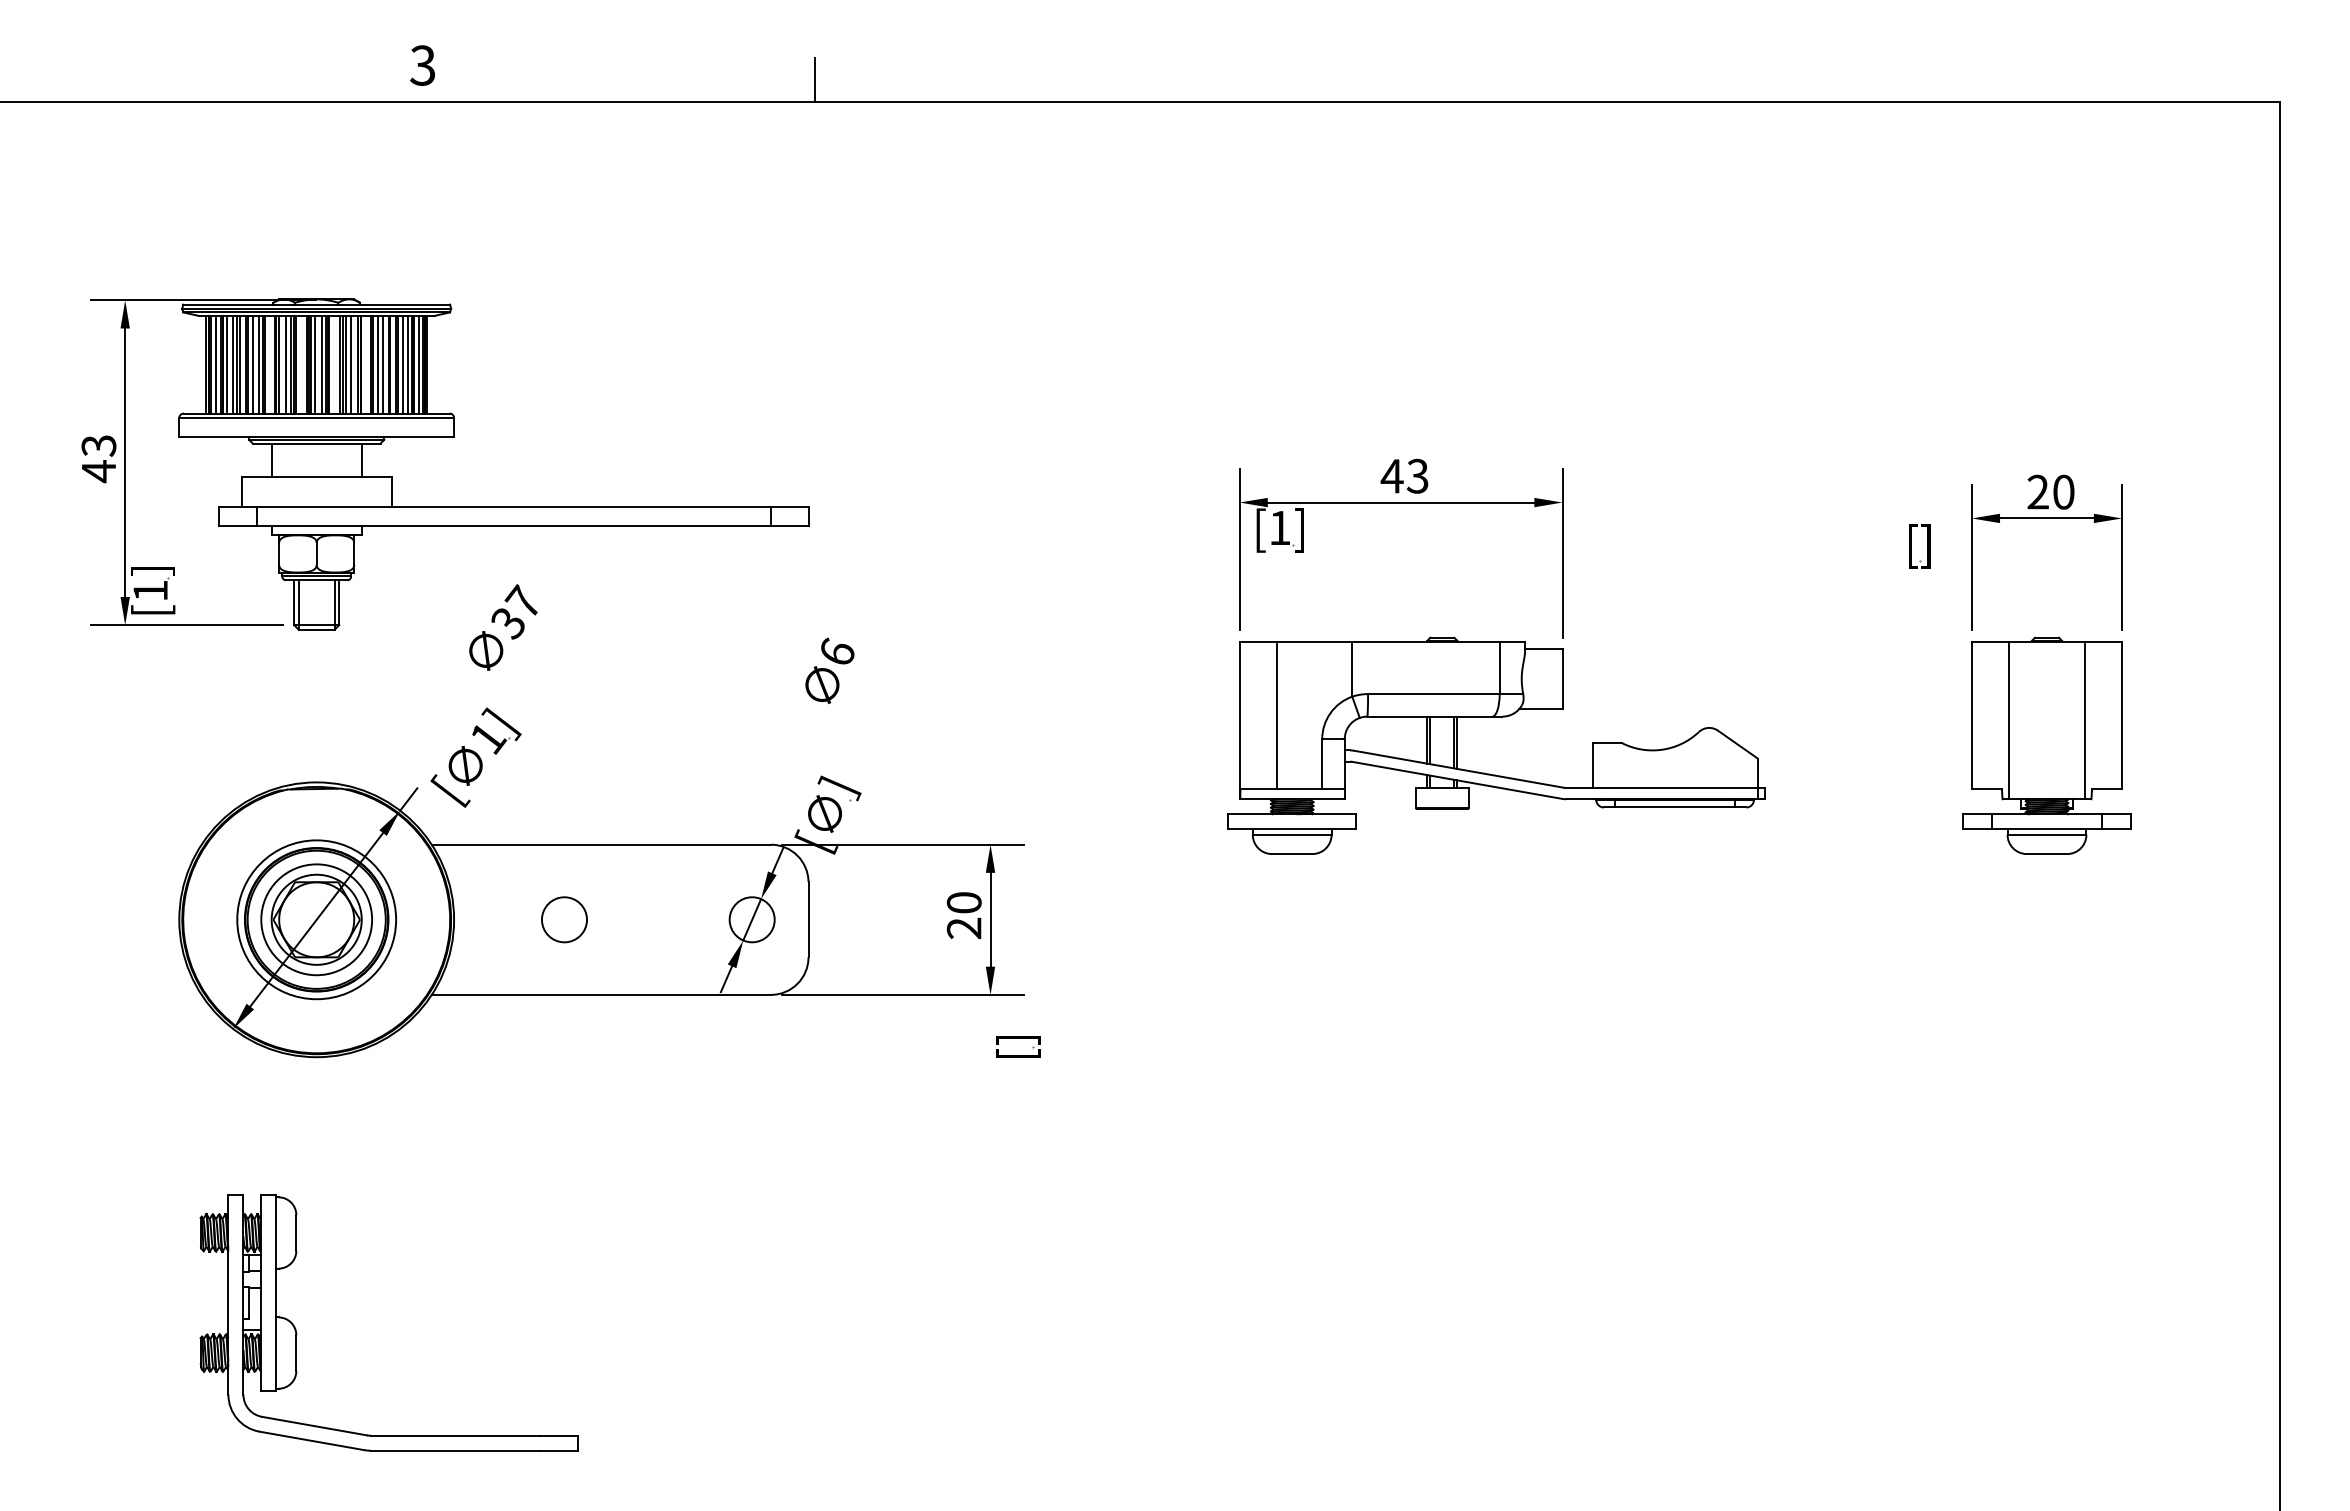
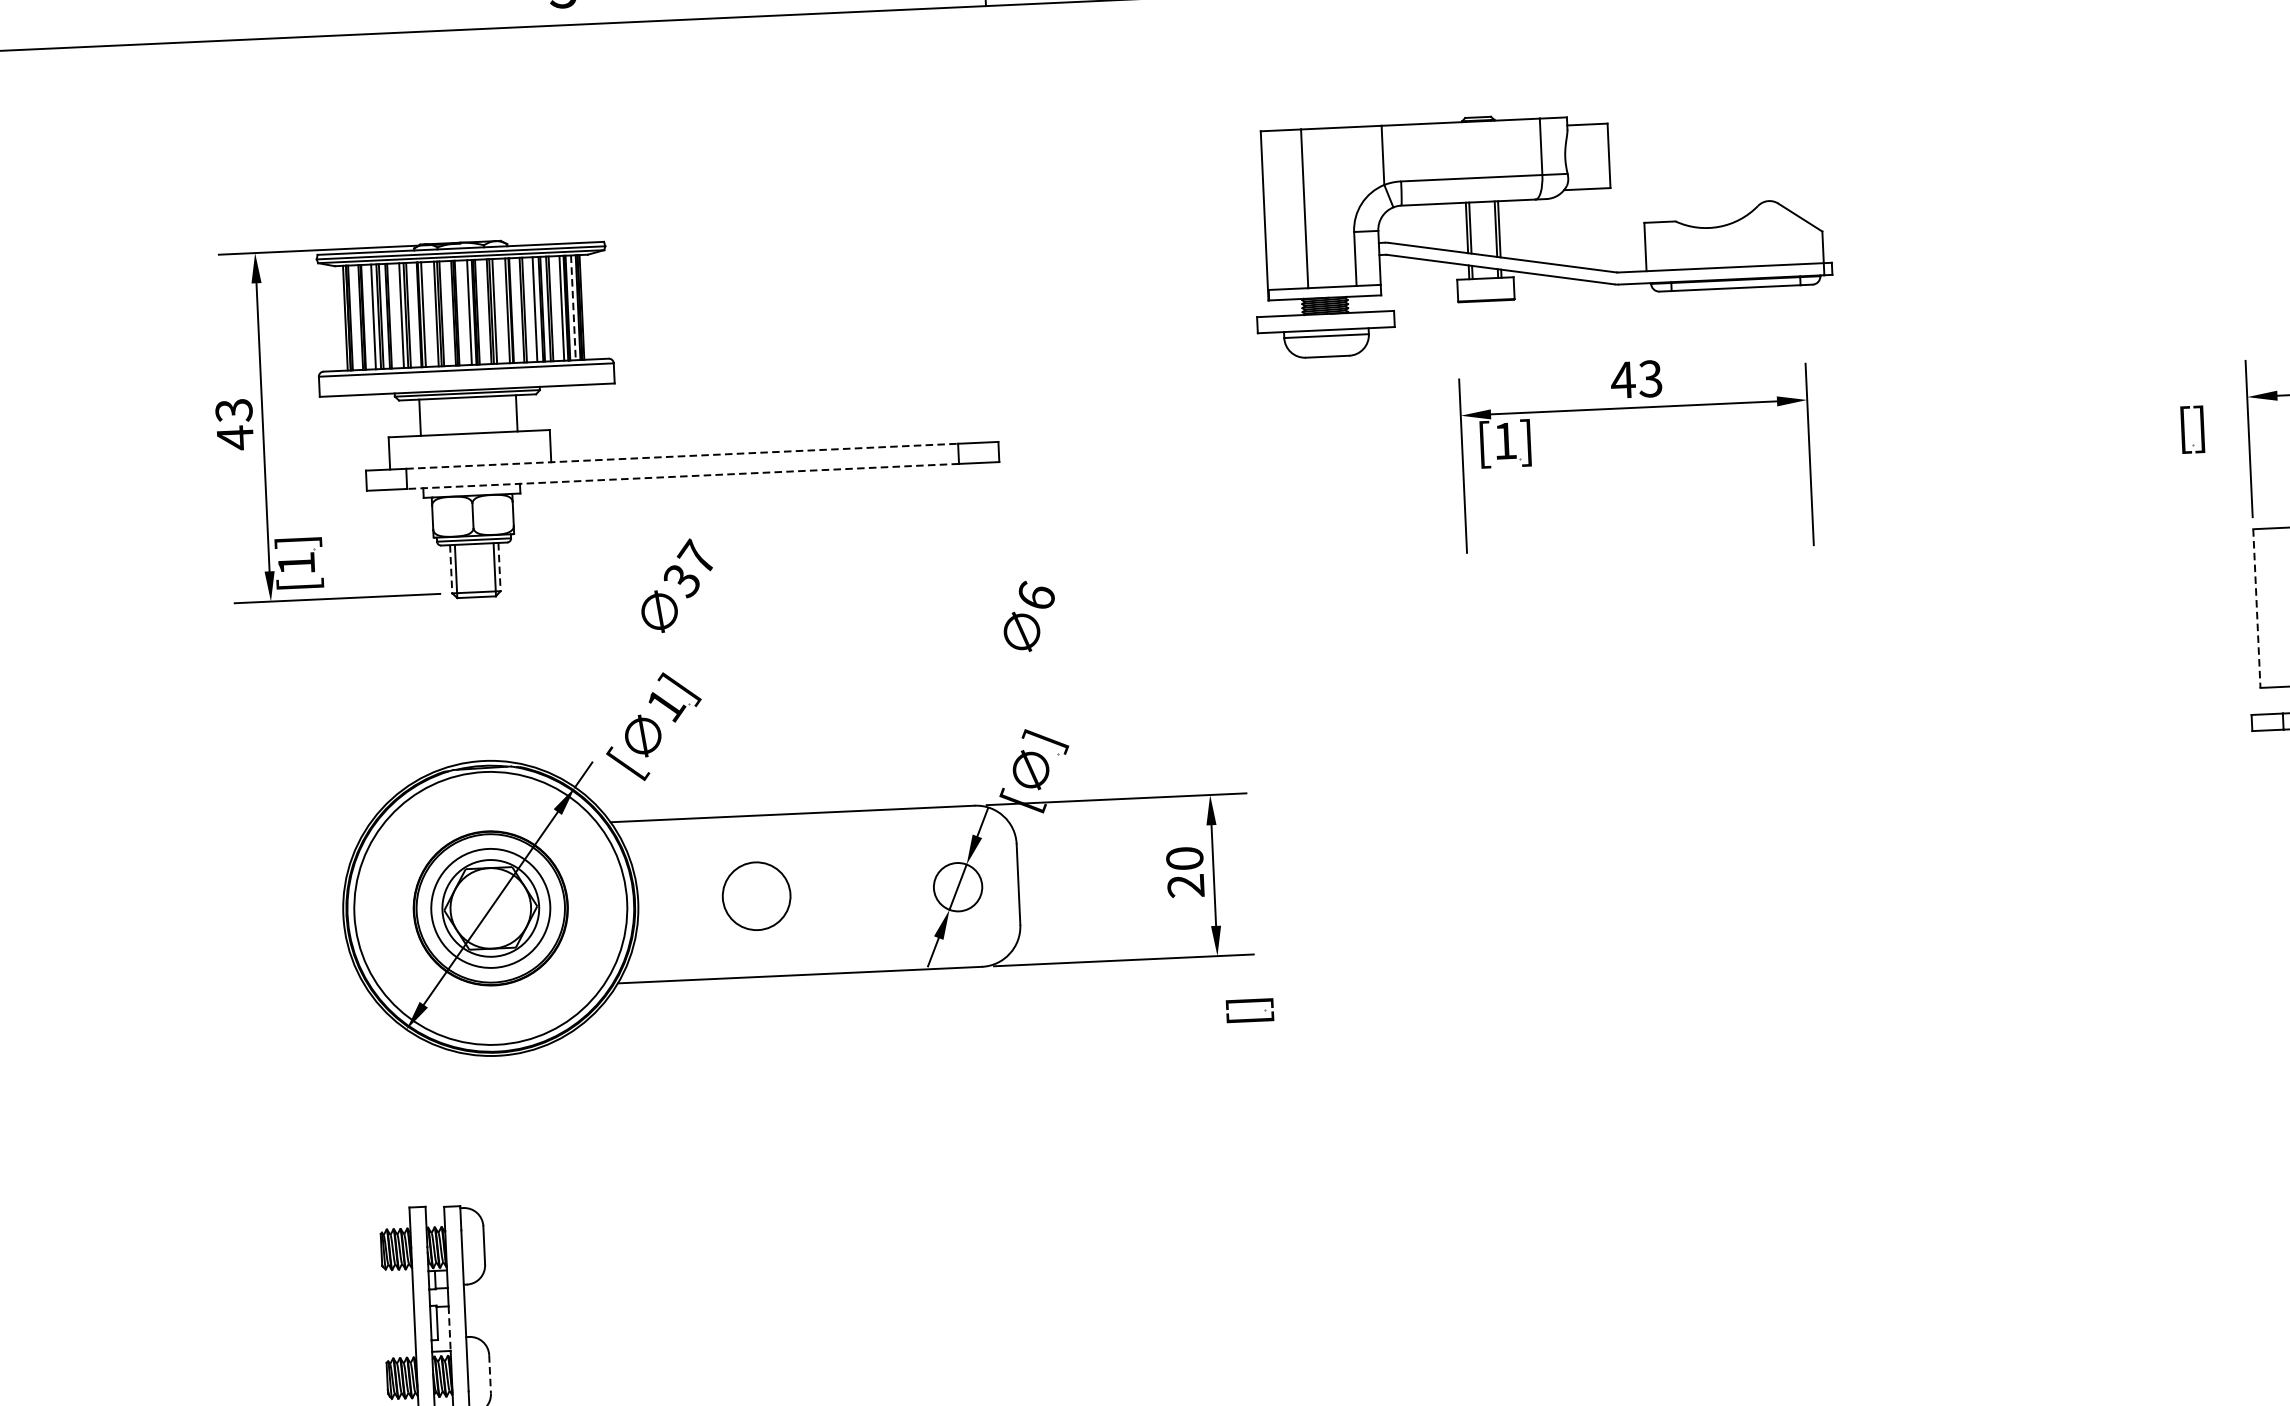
line: (215, 364) -> (355, 317), removed
line: (227, 364) -> (368, 316), removed
line: (253, 364) -> (395, 315), removed
line: (285, 364) -> (430, 314), removed
line: (314, 364) -> (461, 312), removed
line: (350, 364) -> (500, 310), removed
line: (377, 364) -> (528, 309), removed
line: (402, 364) -> (555, 308), removed
line: (418, 364) -> (572, 307), solid -> dashed
line: (514, 507) -> (682, 456), solid -> dashed
line: (513, 526) -> (682, 476), solid -> dashed
line: (294, 603) -> (451, 570), solid -> dashed
line: (339, 603) -> (499, 567), solid -> dashed
line: (1971, 715) -> (2256, 608), solid -> dashed
part: (1496, 717) -> (1540, 200), moved
circle: (316, 919) -> (490, 908), size x1.6
circle: (564, 919) -> (756, 896), size x1.4
line: (260, 1308) -> (449, 1328), solid -> dashed
line: (296, 1353) -> (490, 1374), solid -> dashed

